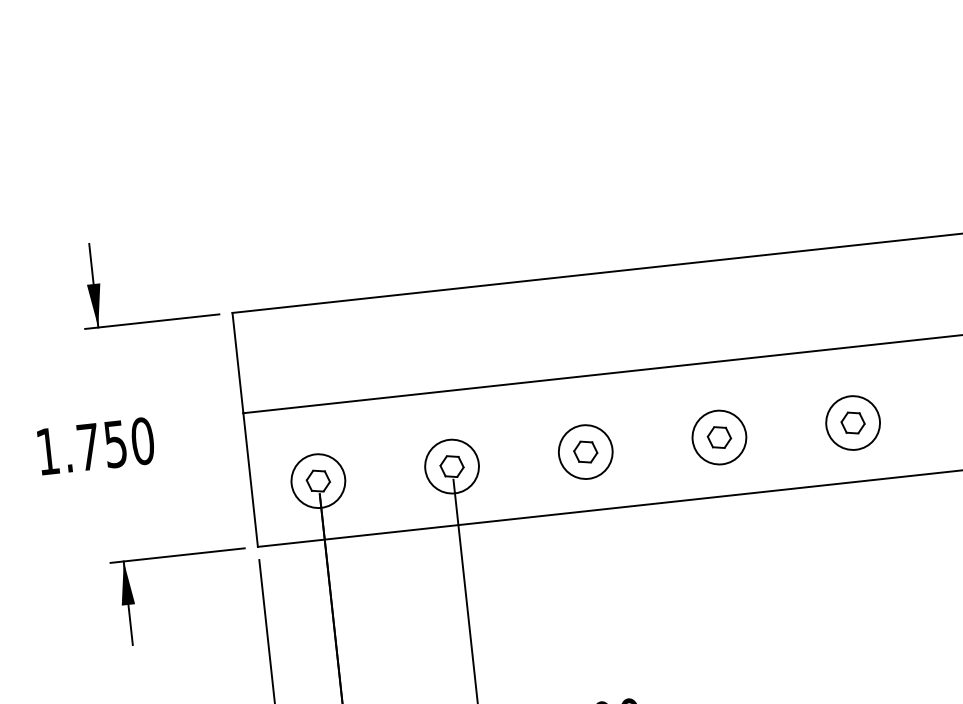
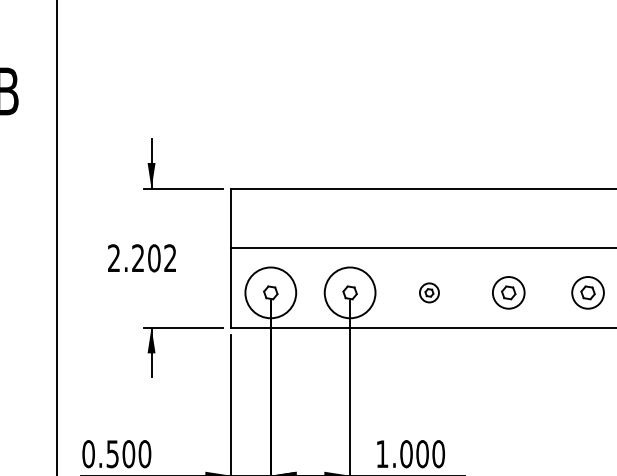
text: (95, 446) -> (142, 258), 1.750 -> 2.202
part: (585, 451) -> (429, 292), size x0.6
circle: (452, 465) -> (350, 292), size x1.6
circle: (317, 480) -> (270, 292), size x1.6

